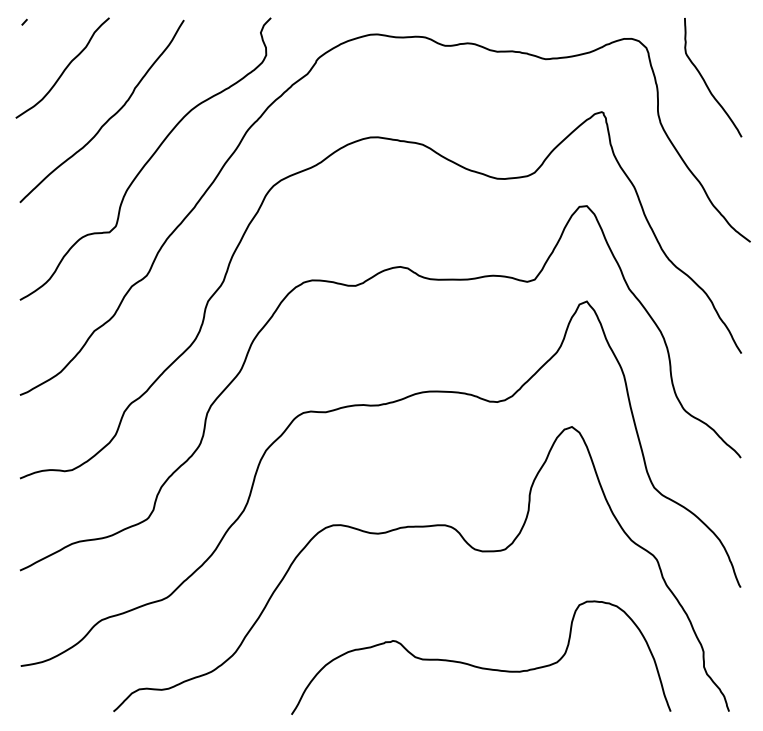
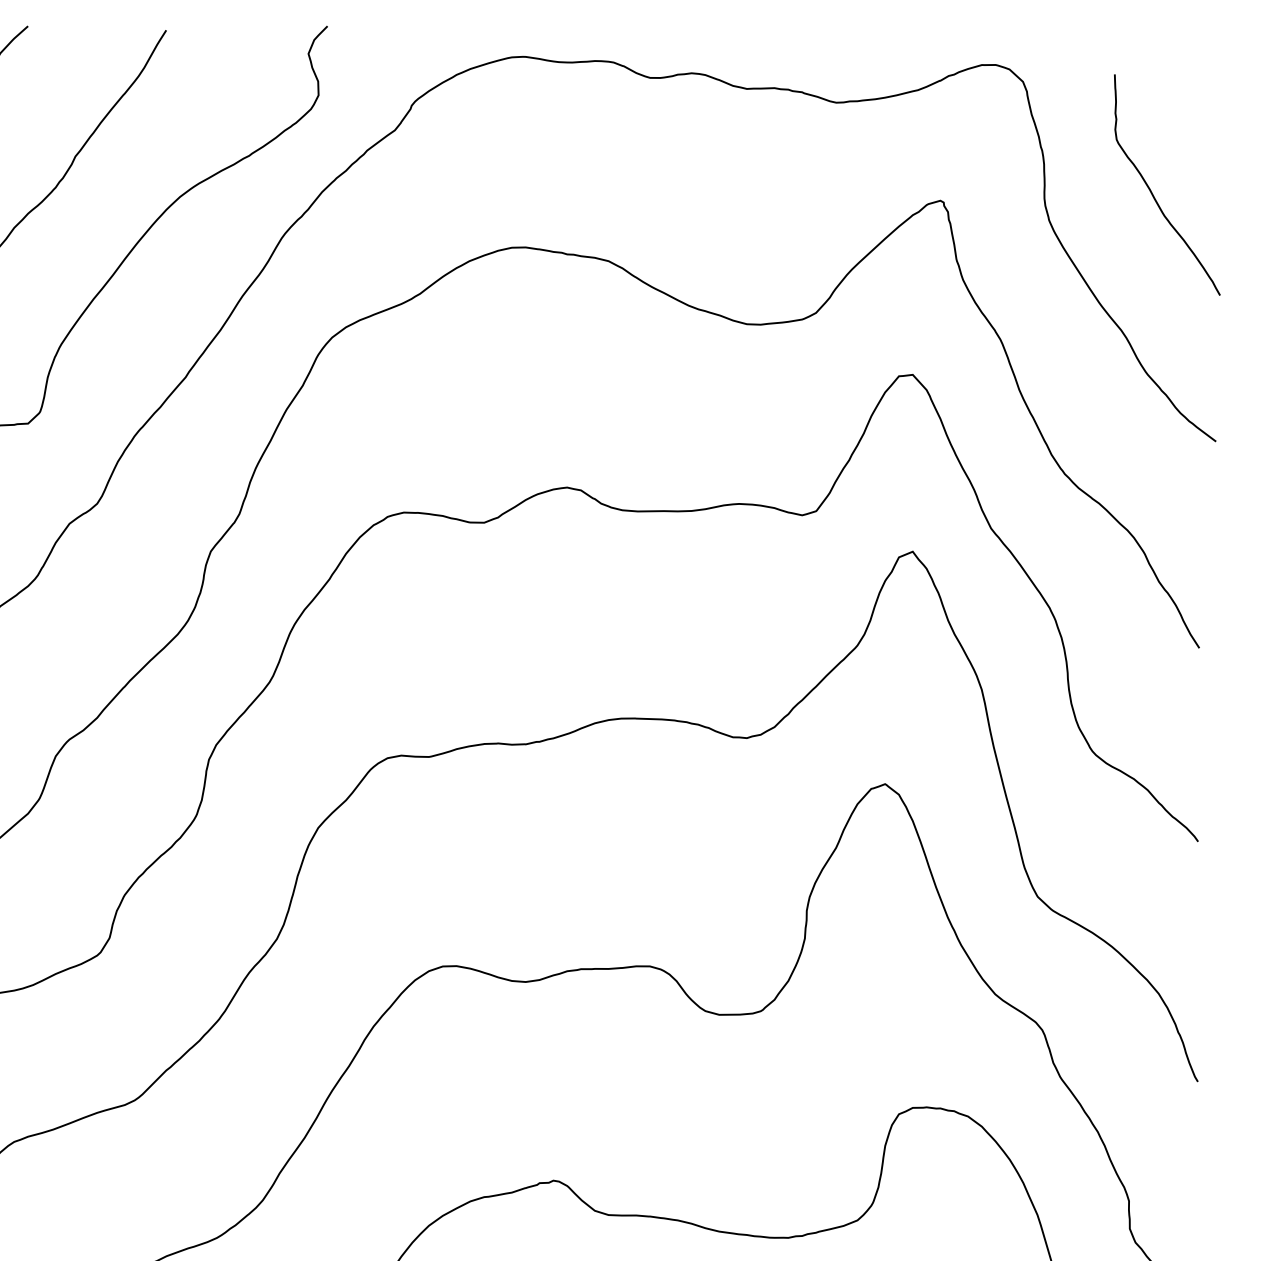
curve: (705, 80) -> (1152, 190), moved

